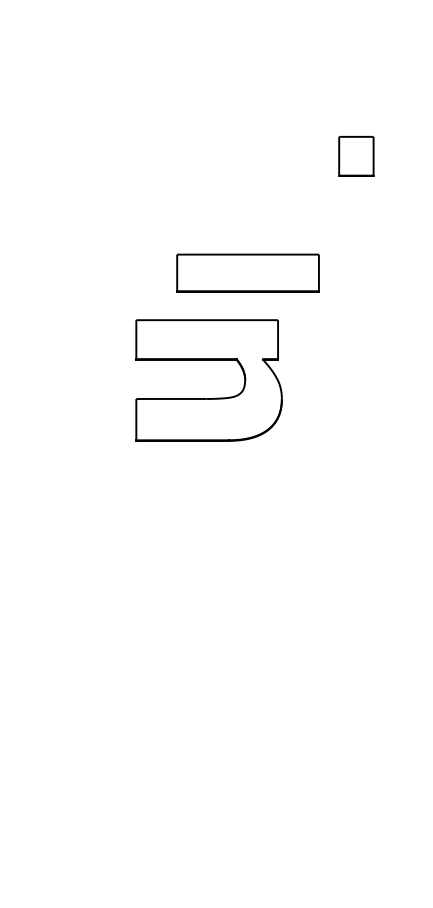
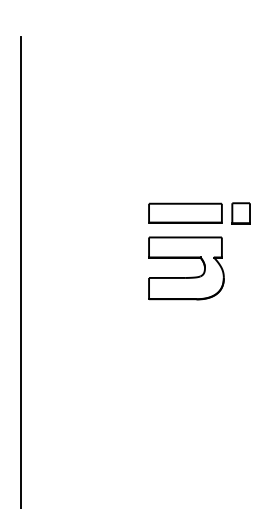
part: (355, 156) -> (240, 213), moved
part: (216, 396) -> (190, 276), moved

